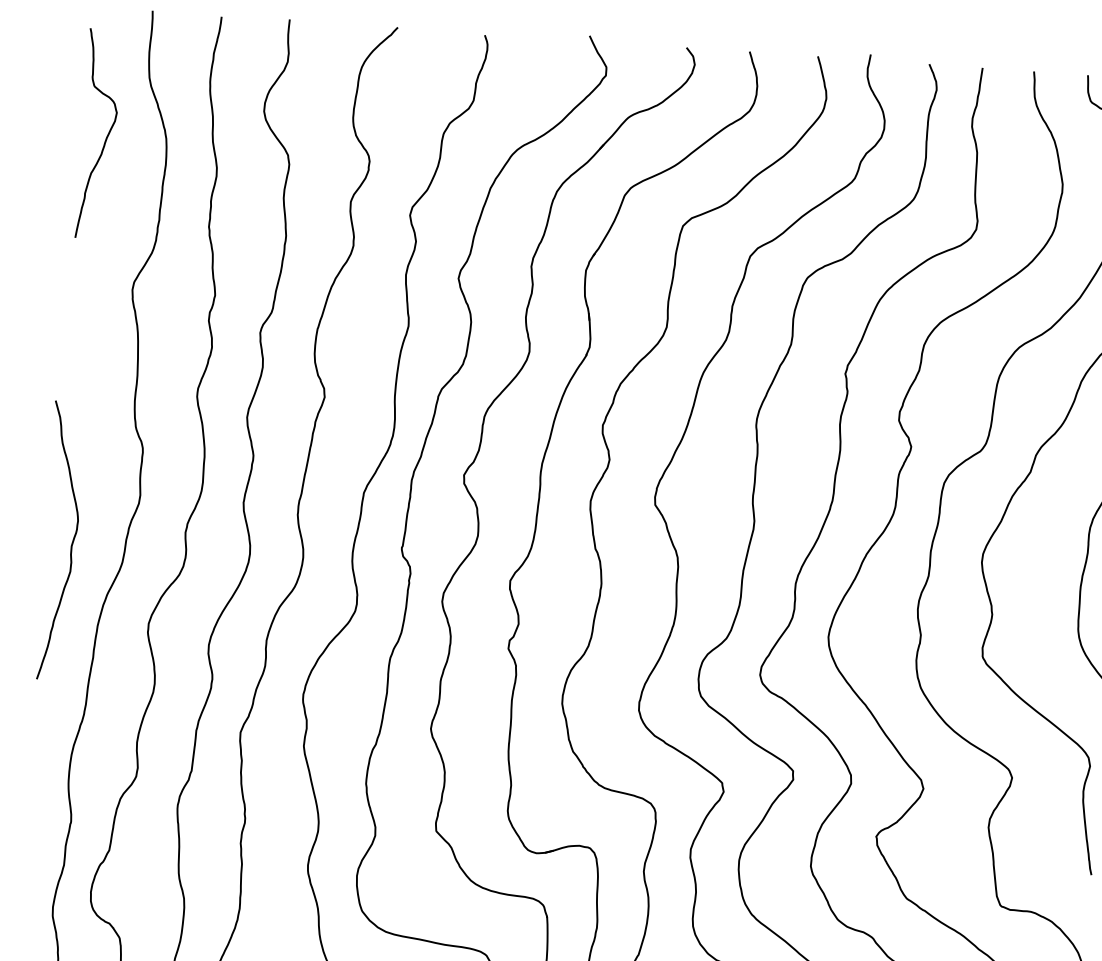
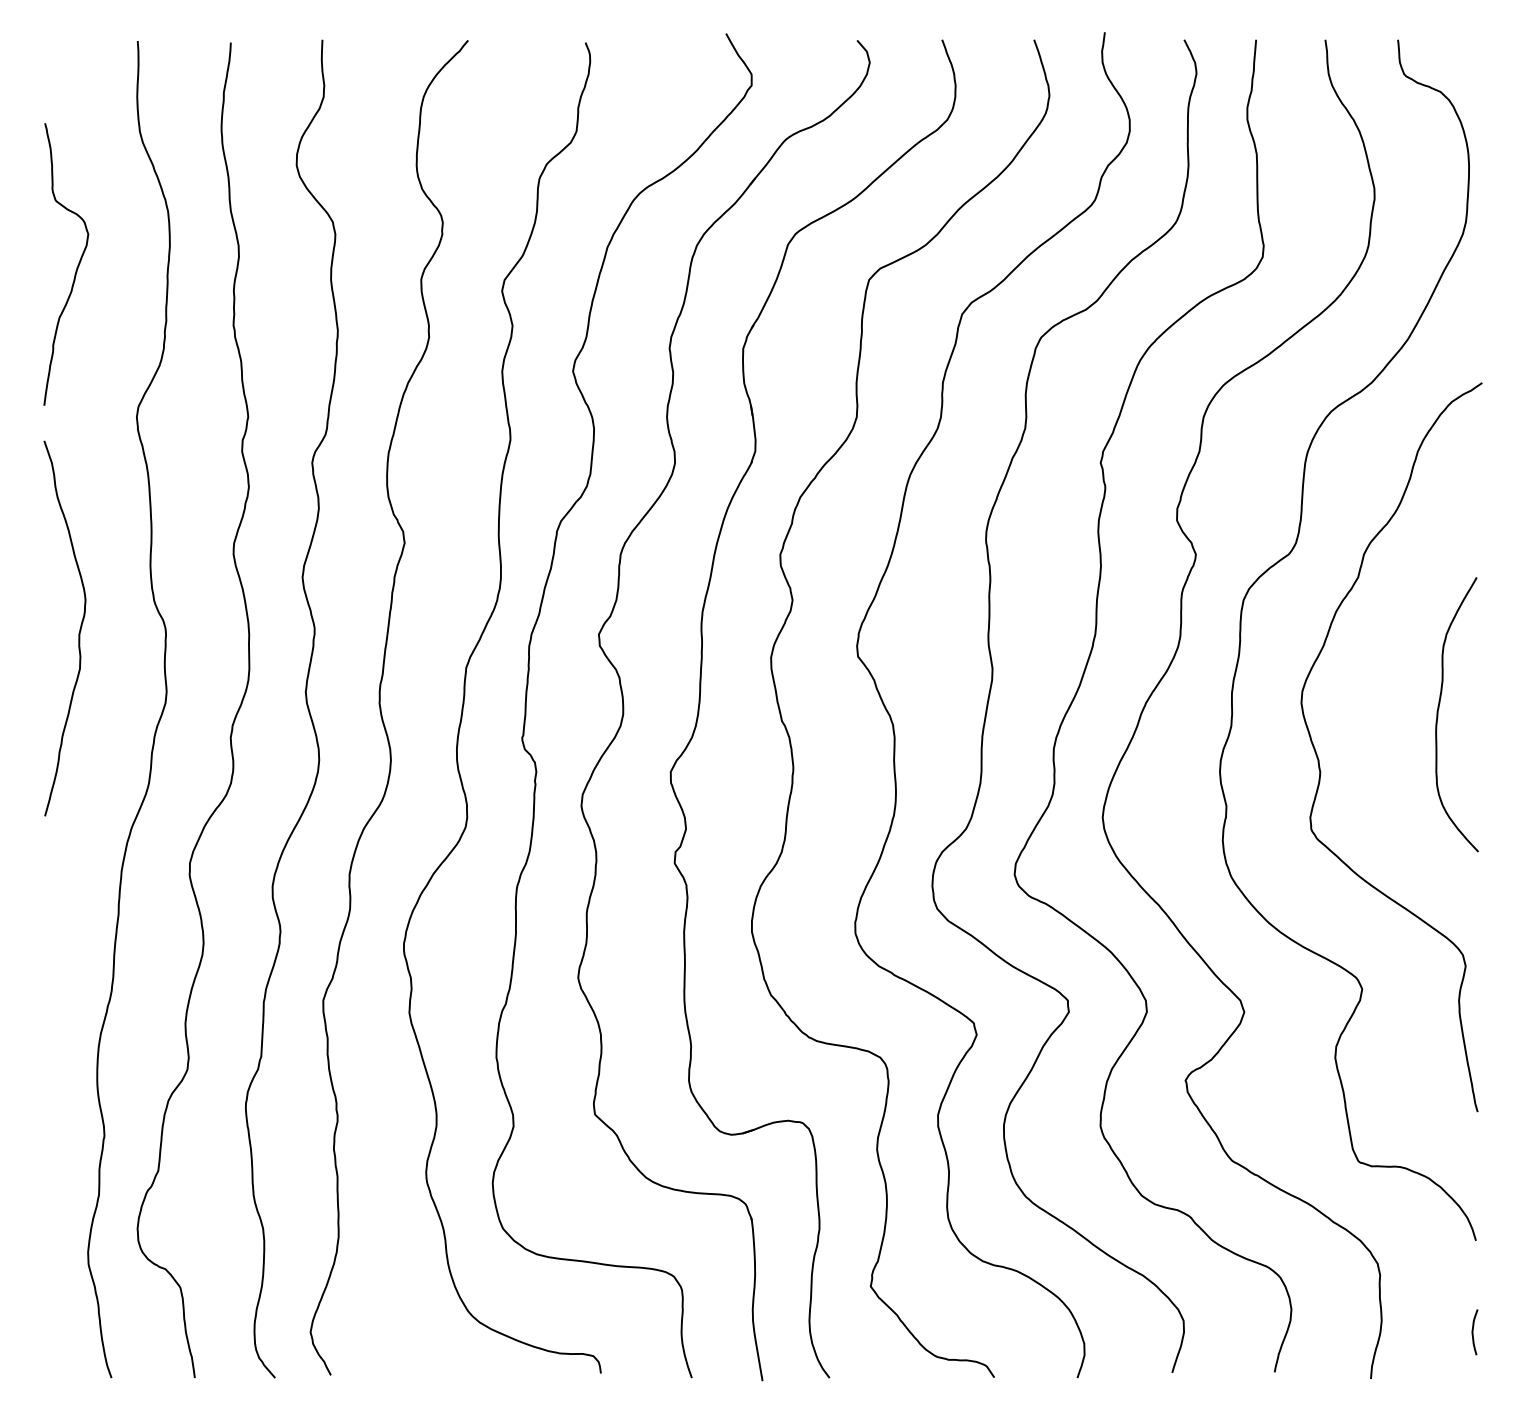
curve: (106, 136) -> (76, 267), moved
curve: (71, 544) -> (78, 632), moved

